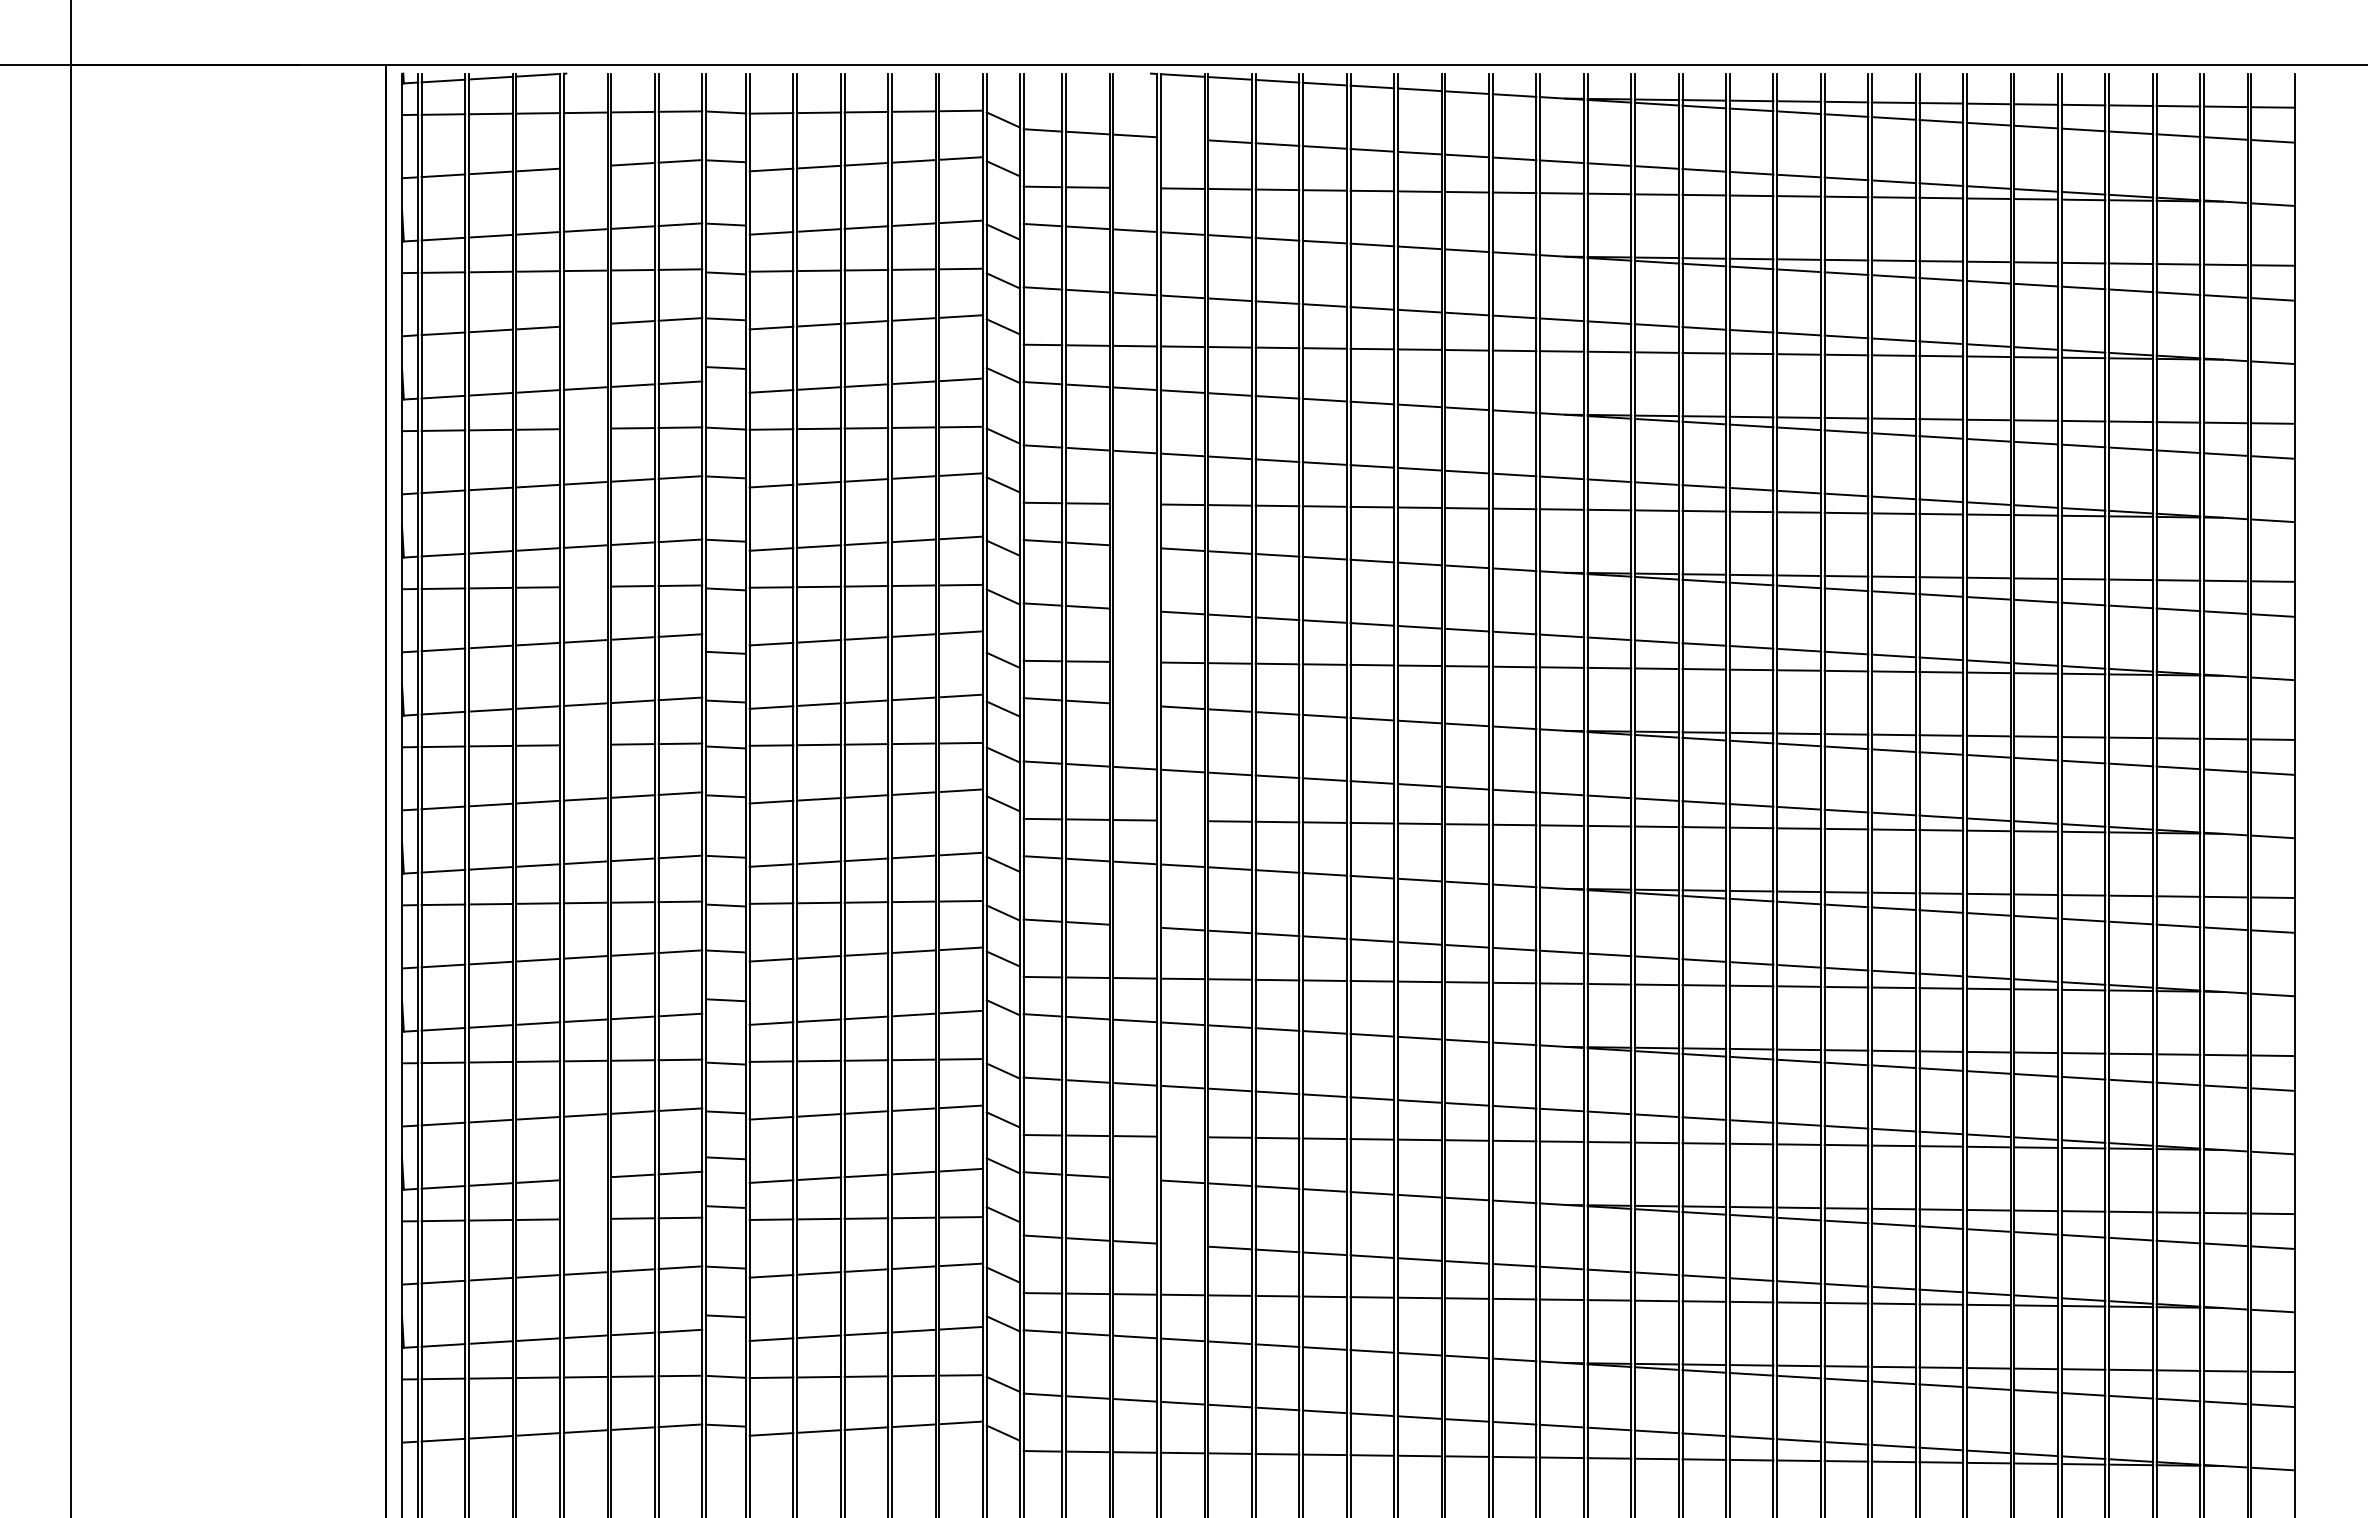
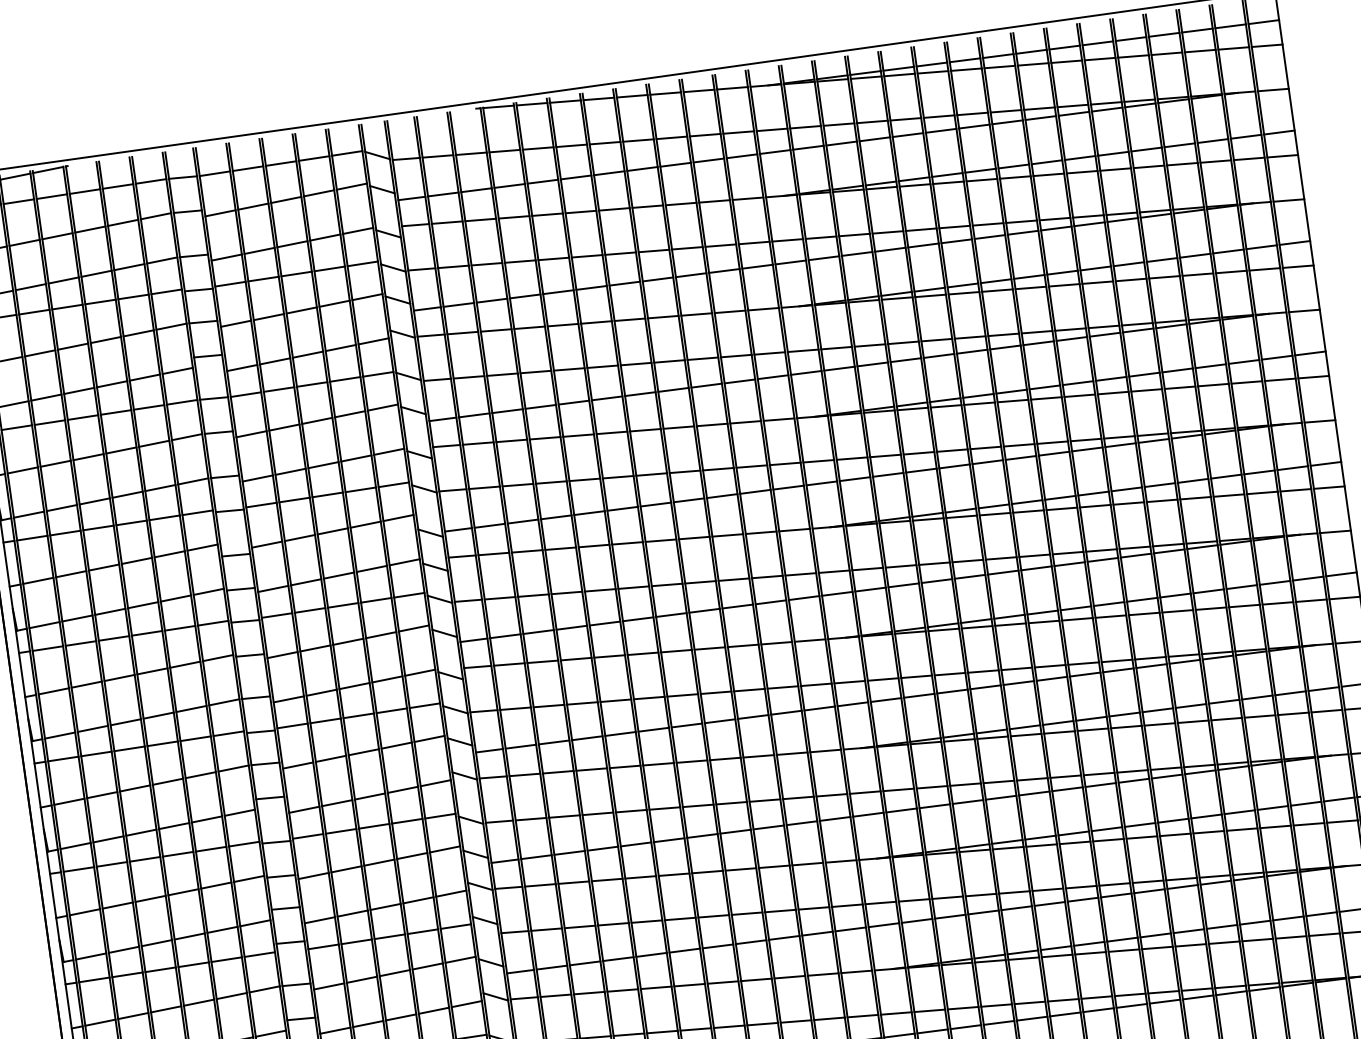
line: (1182, 138) -> (504, 150), added
line: (585, 166) -> (90, 229), added
line: (1135, 187) -> (476, 189), added
line: (585, 324) -> (105, 339), added
line: (585, 428) -> (115, 412), added
line: (1135, 503) -> (507, 410), added
line: (1135, 546) -> (511, 440), added
line: (585, 586) -> (131, 522), added
line: (1135, 609) -> (518, 484), added
line: (1135, 662) -> (523, 521), added
line: (1135, 704) -> (527, 551), added
line: (585, 744) -> (146, 633), added
line: (1182, 820) -> (571, 627), added
line: (1135, 925) -> (549, 705), added
line: (1182, 1136) -> (602, 848), added
line: (585, 1178) -> (189, 936), added
line: (1135, 1178) -> (573, 882), added
line: (585, 1218) -> (193, 964), added
line: (1182, 1244) -> (613, 923), added

